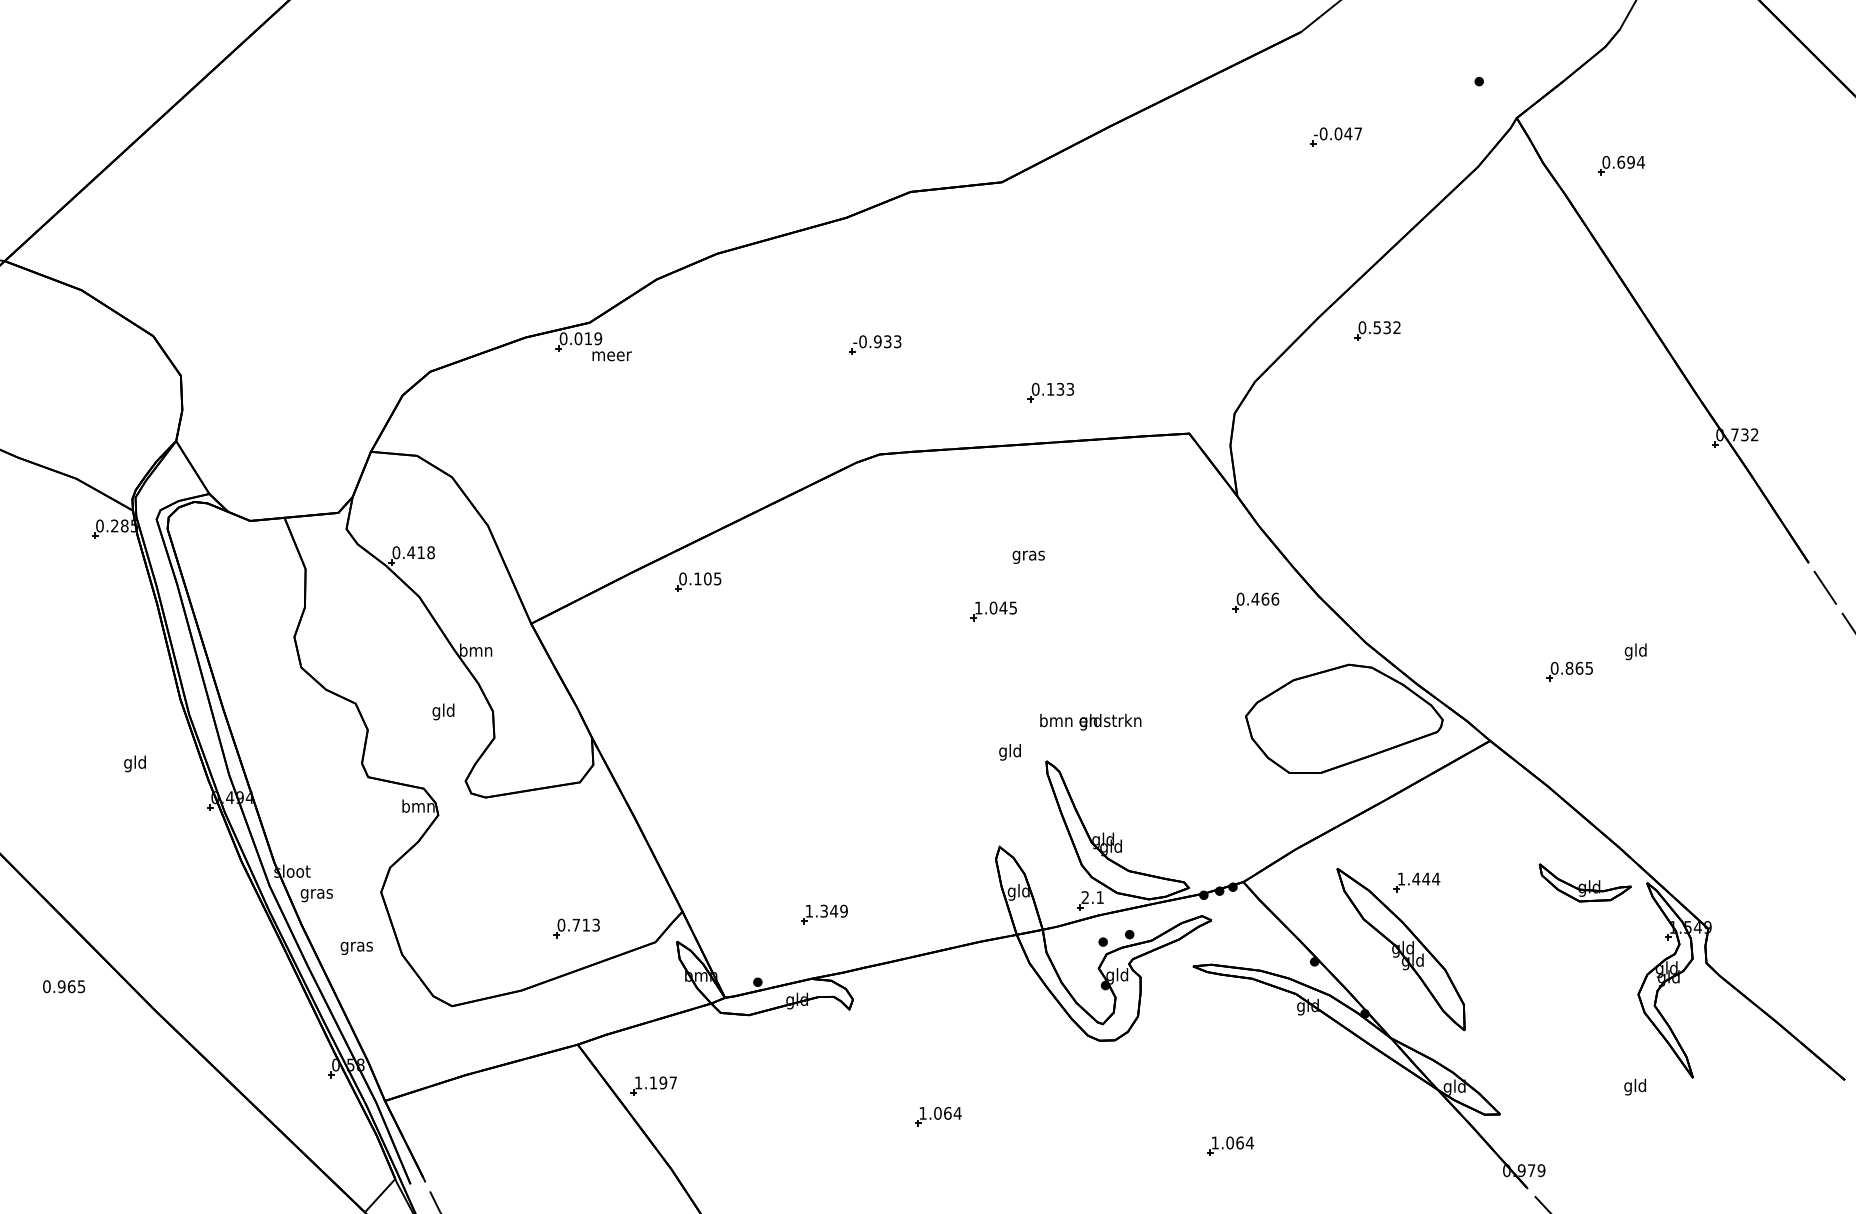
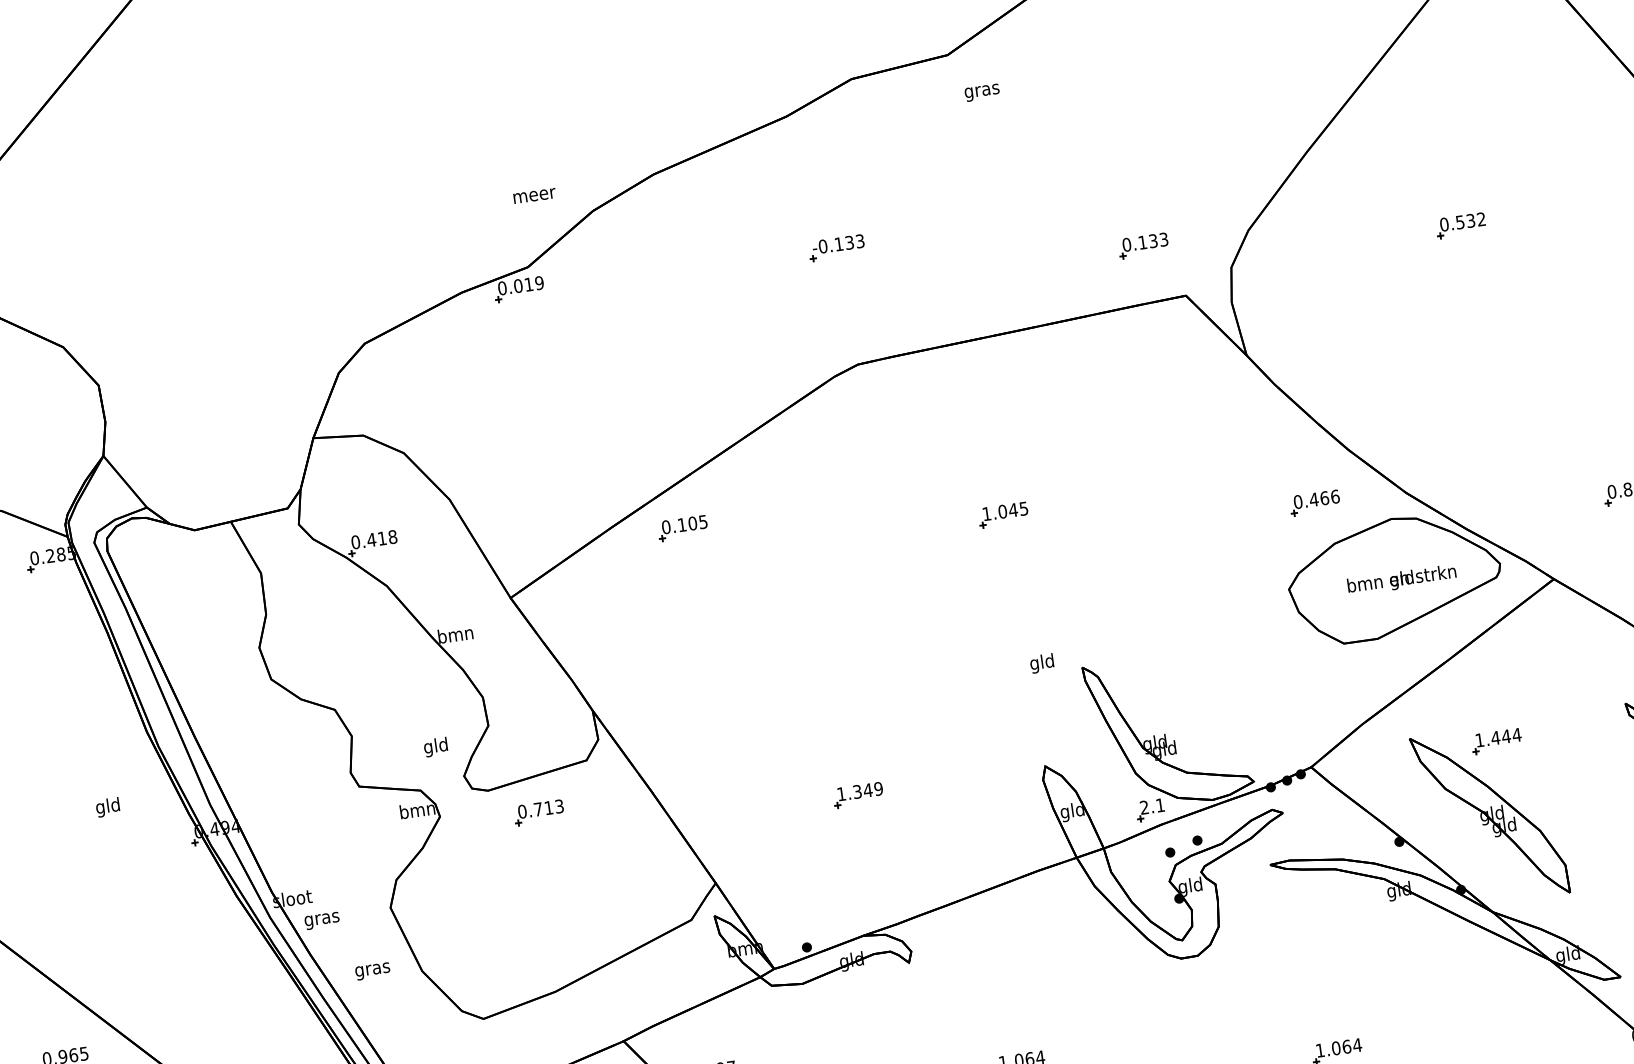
part: (1377, 330) -> (1460, 225), moved
text: (877, 341) -> (838, 244), -0.933 -> -0.133
text: (611, 356) -> (534, 196), moved
part: (1050, 392) -> (1143, 245), moved
text: (1028, 556) -> (981, 91), moved
part: (1255, 602) -> (1314, 503), moved
text: (443, 711) -> (435, 746), moved
text: (1090, 721) -> (1401, 579), moved
part: (824, 914) -> (858, 795), moved
part: (576, 928) -> (538, 812), moved

